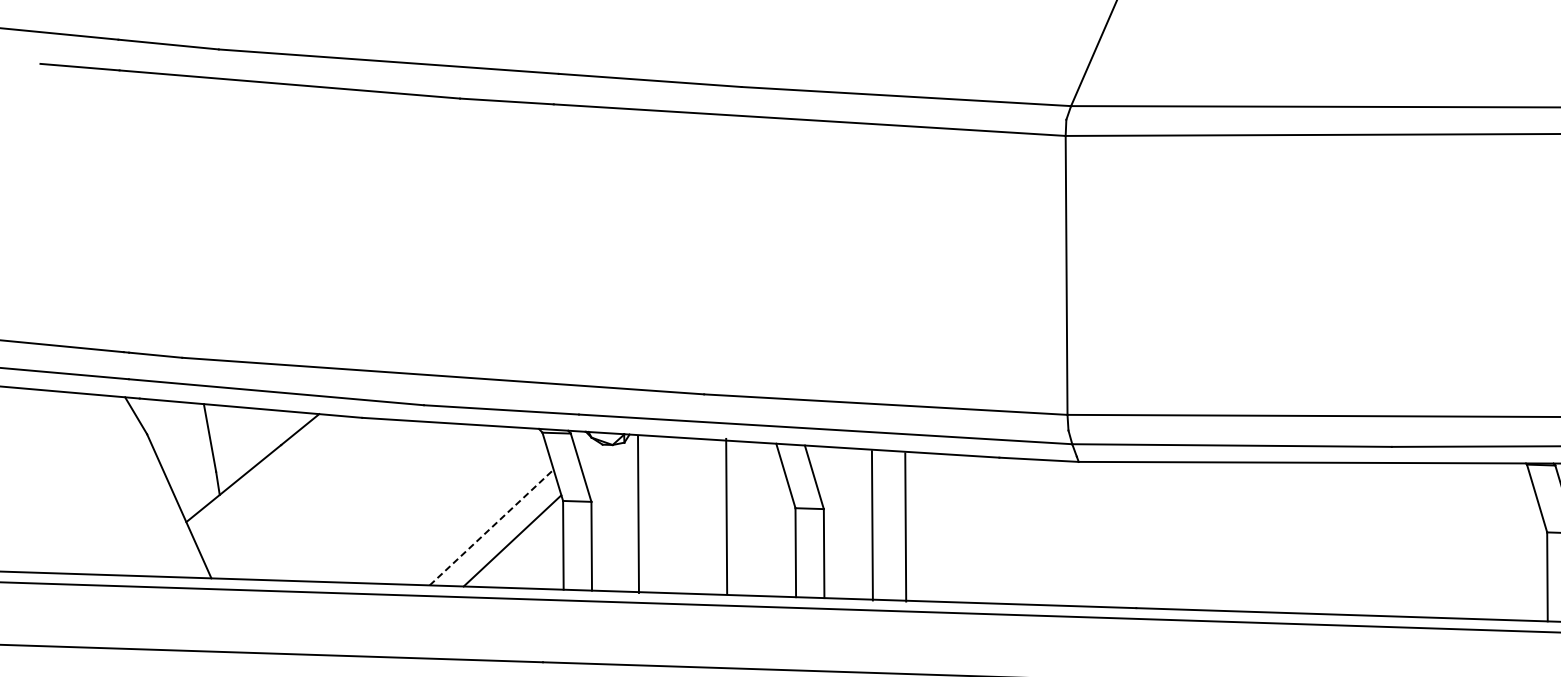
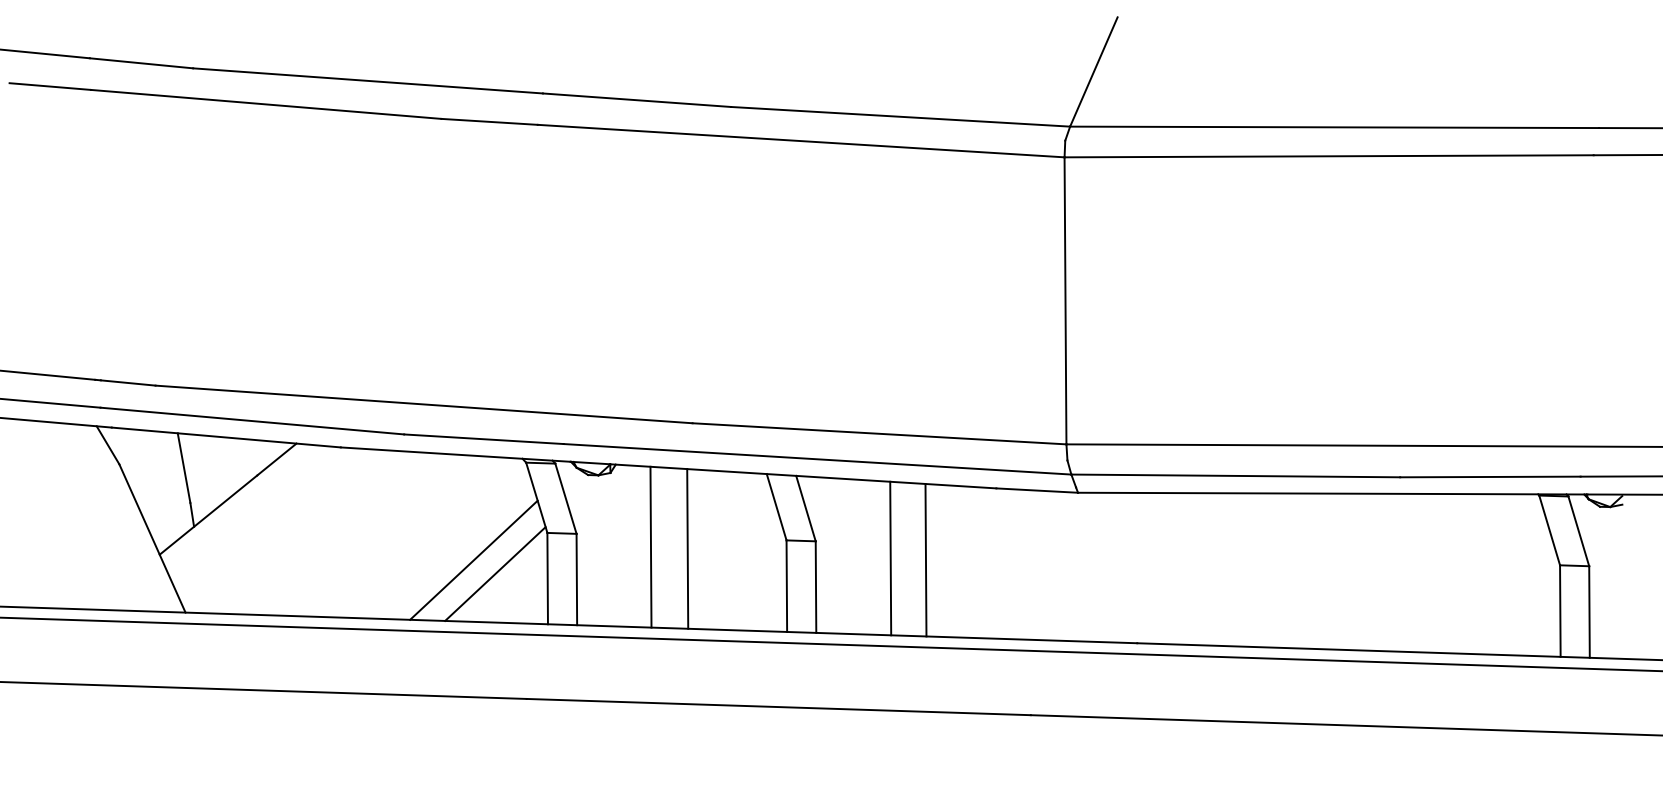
line: (638, 514) -> (650, 546), moved
line: (726, 516) -> (687, 548), moved
line: (872, 525) -> (890, 558), moved
line: (492, 526) -> (474, 559), dashed -> solid
line: (905, 526) -> (925, 559), moved

